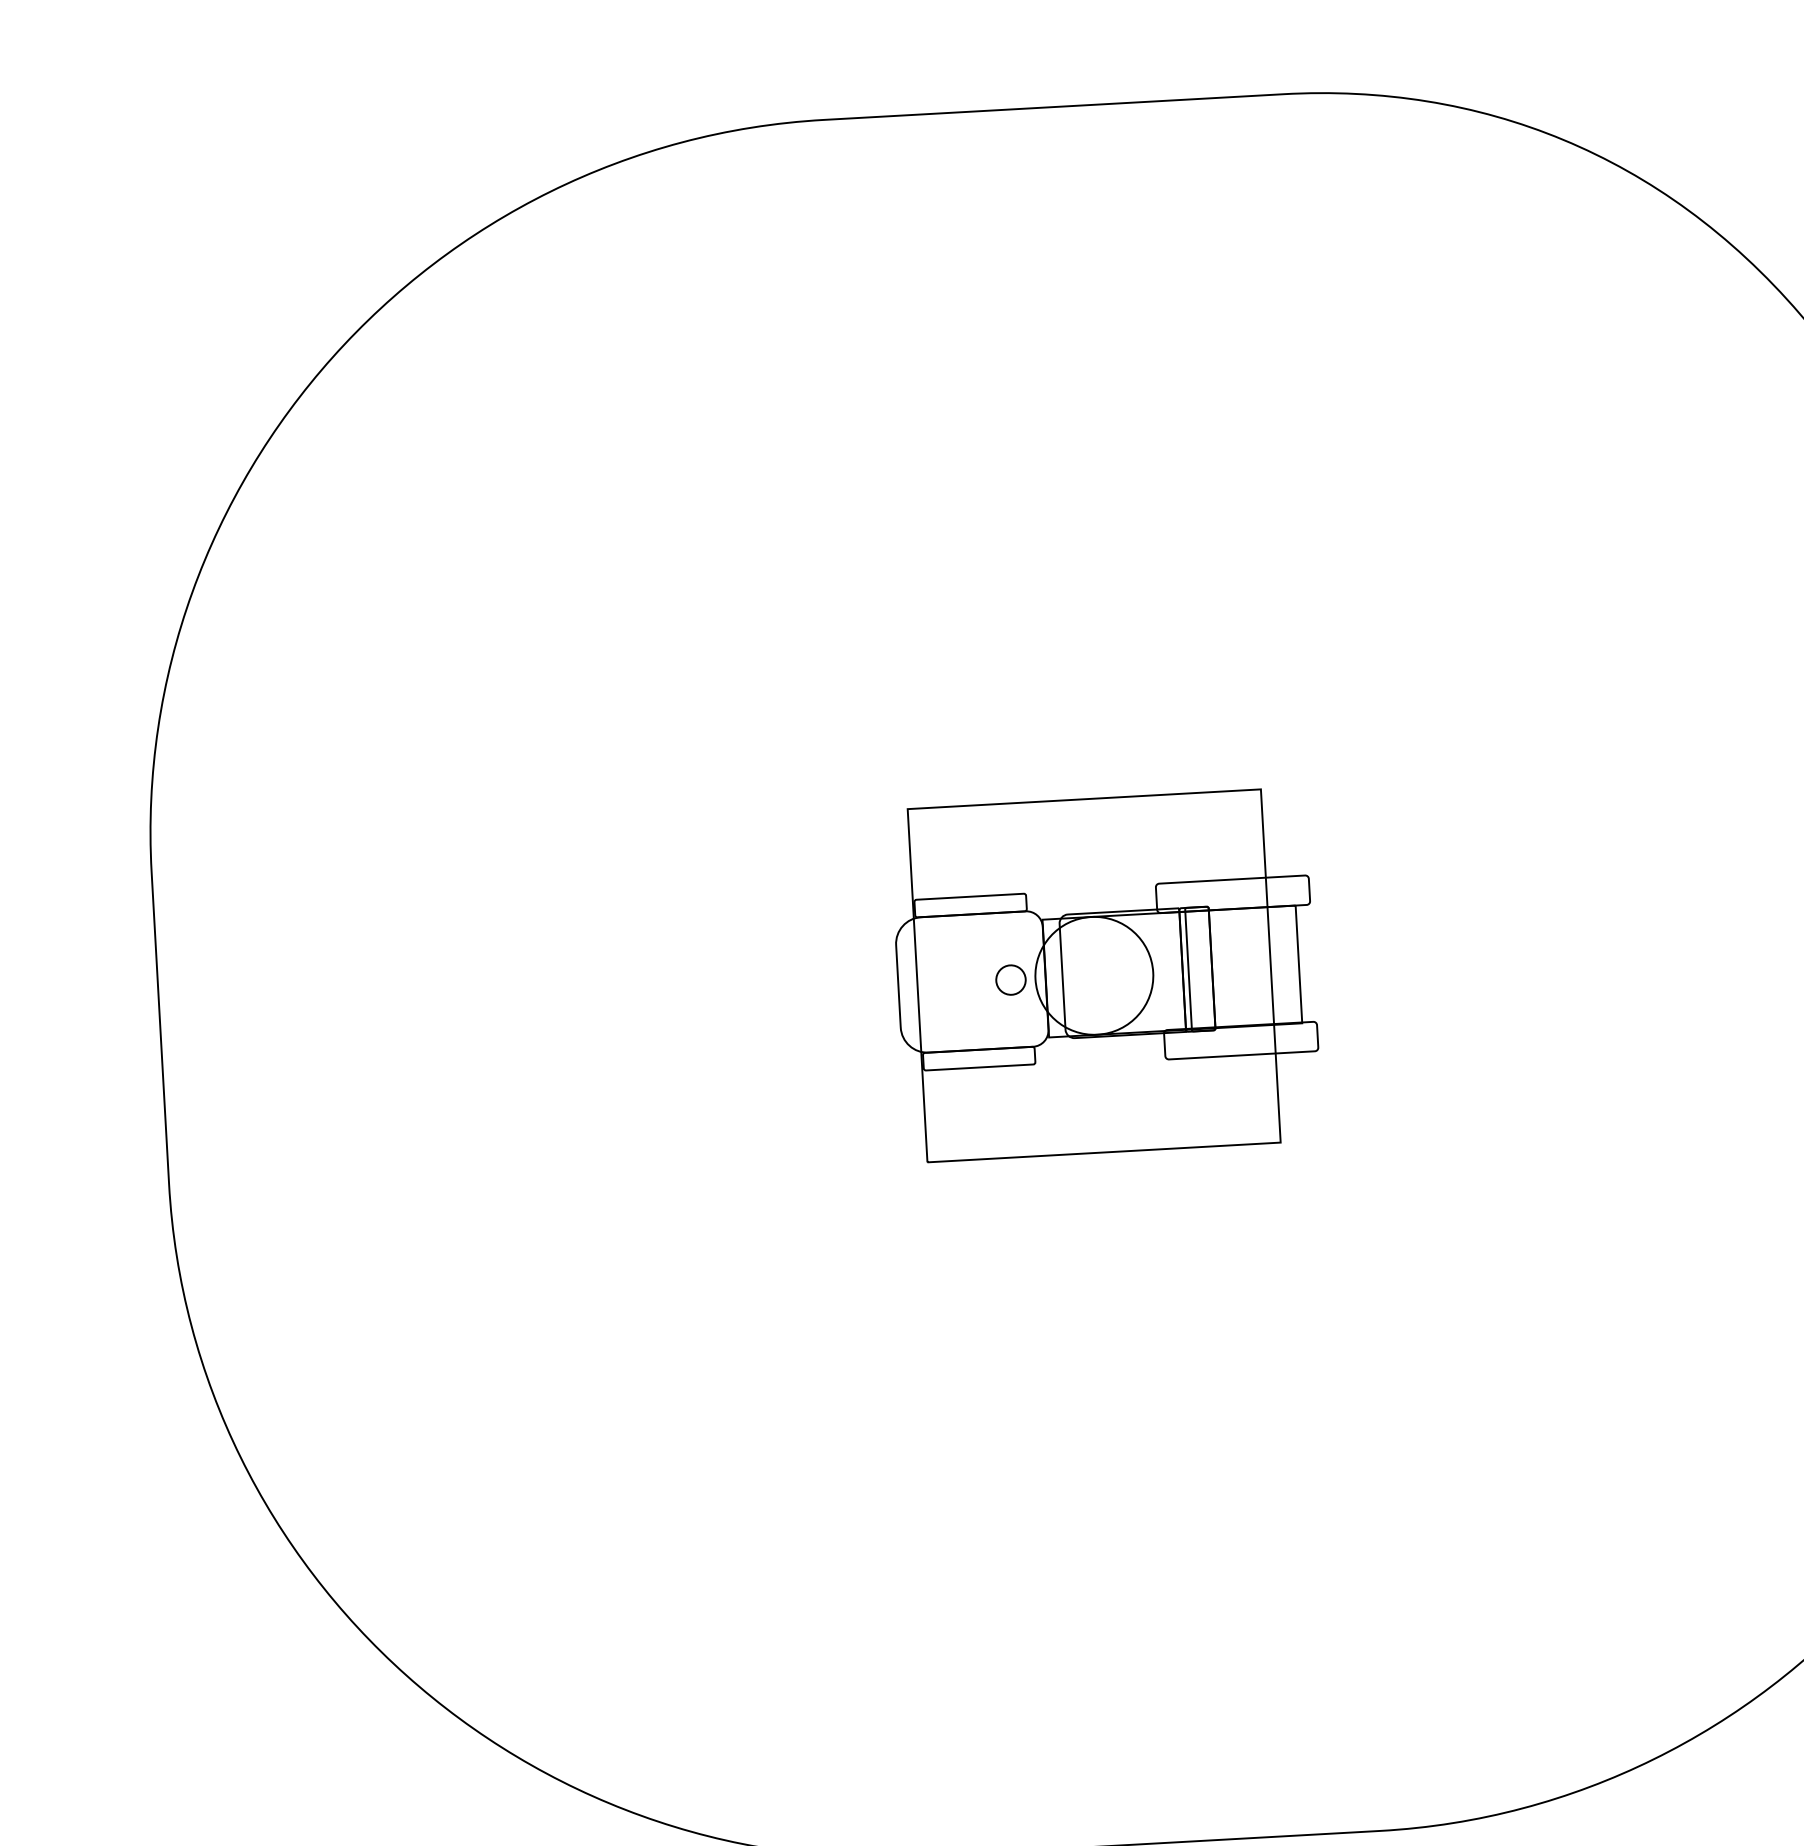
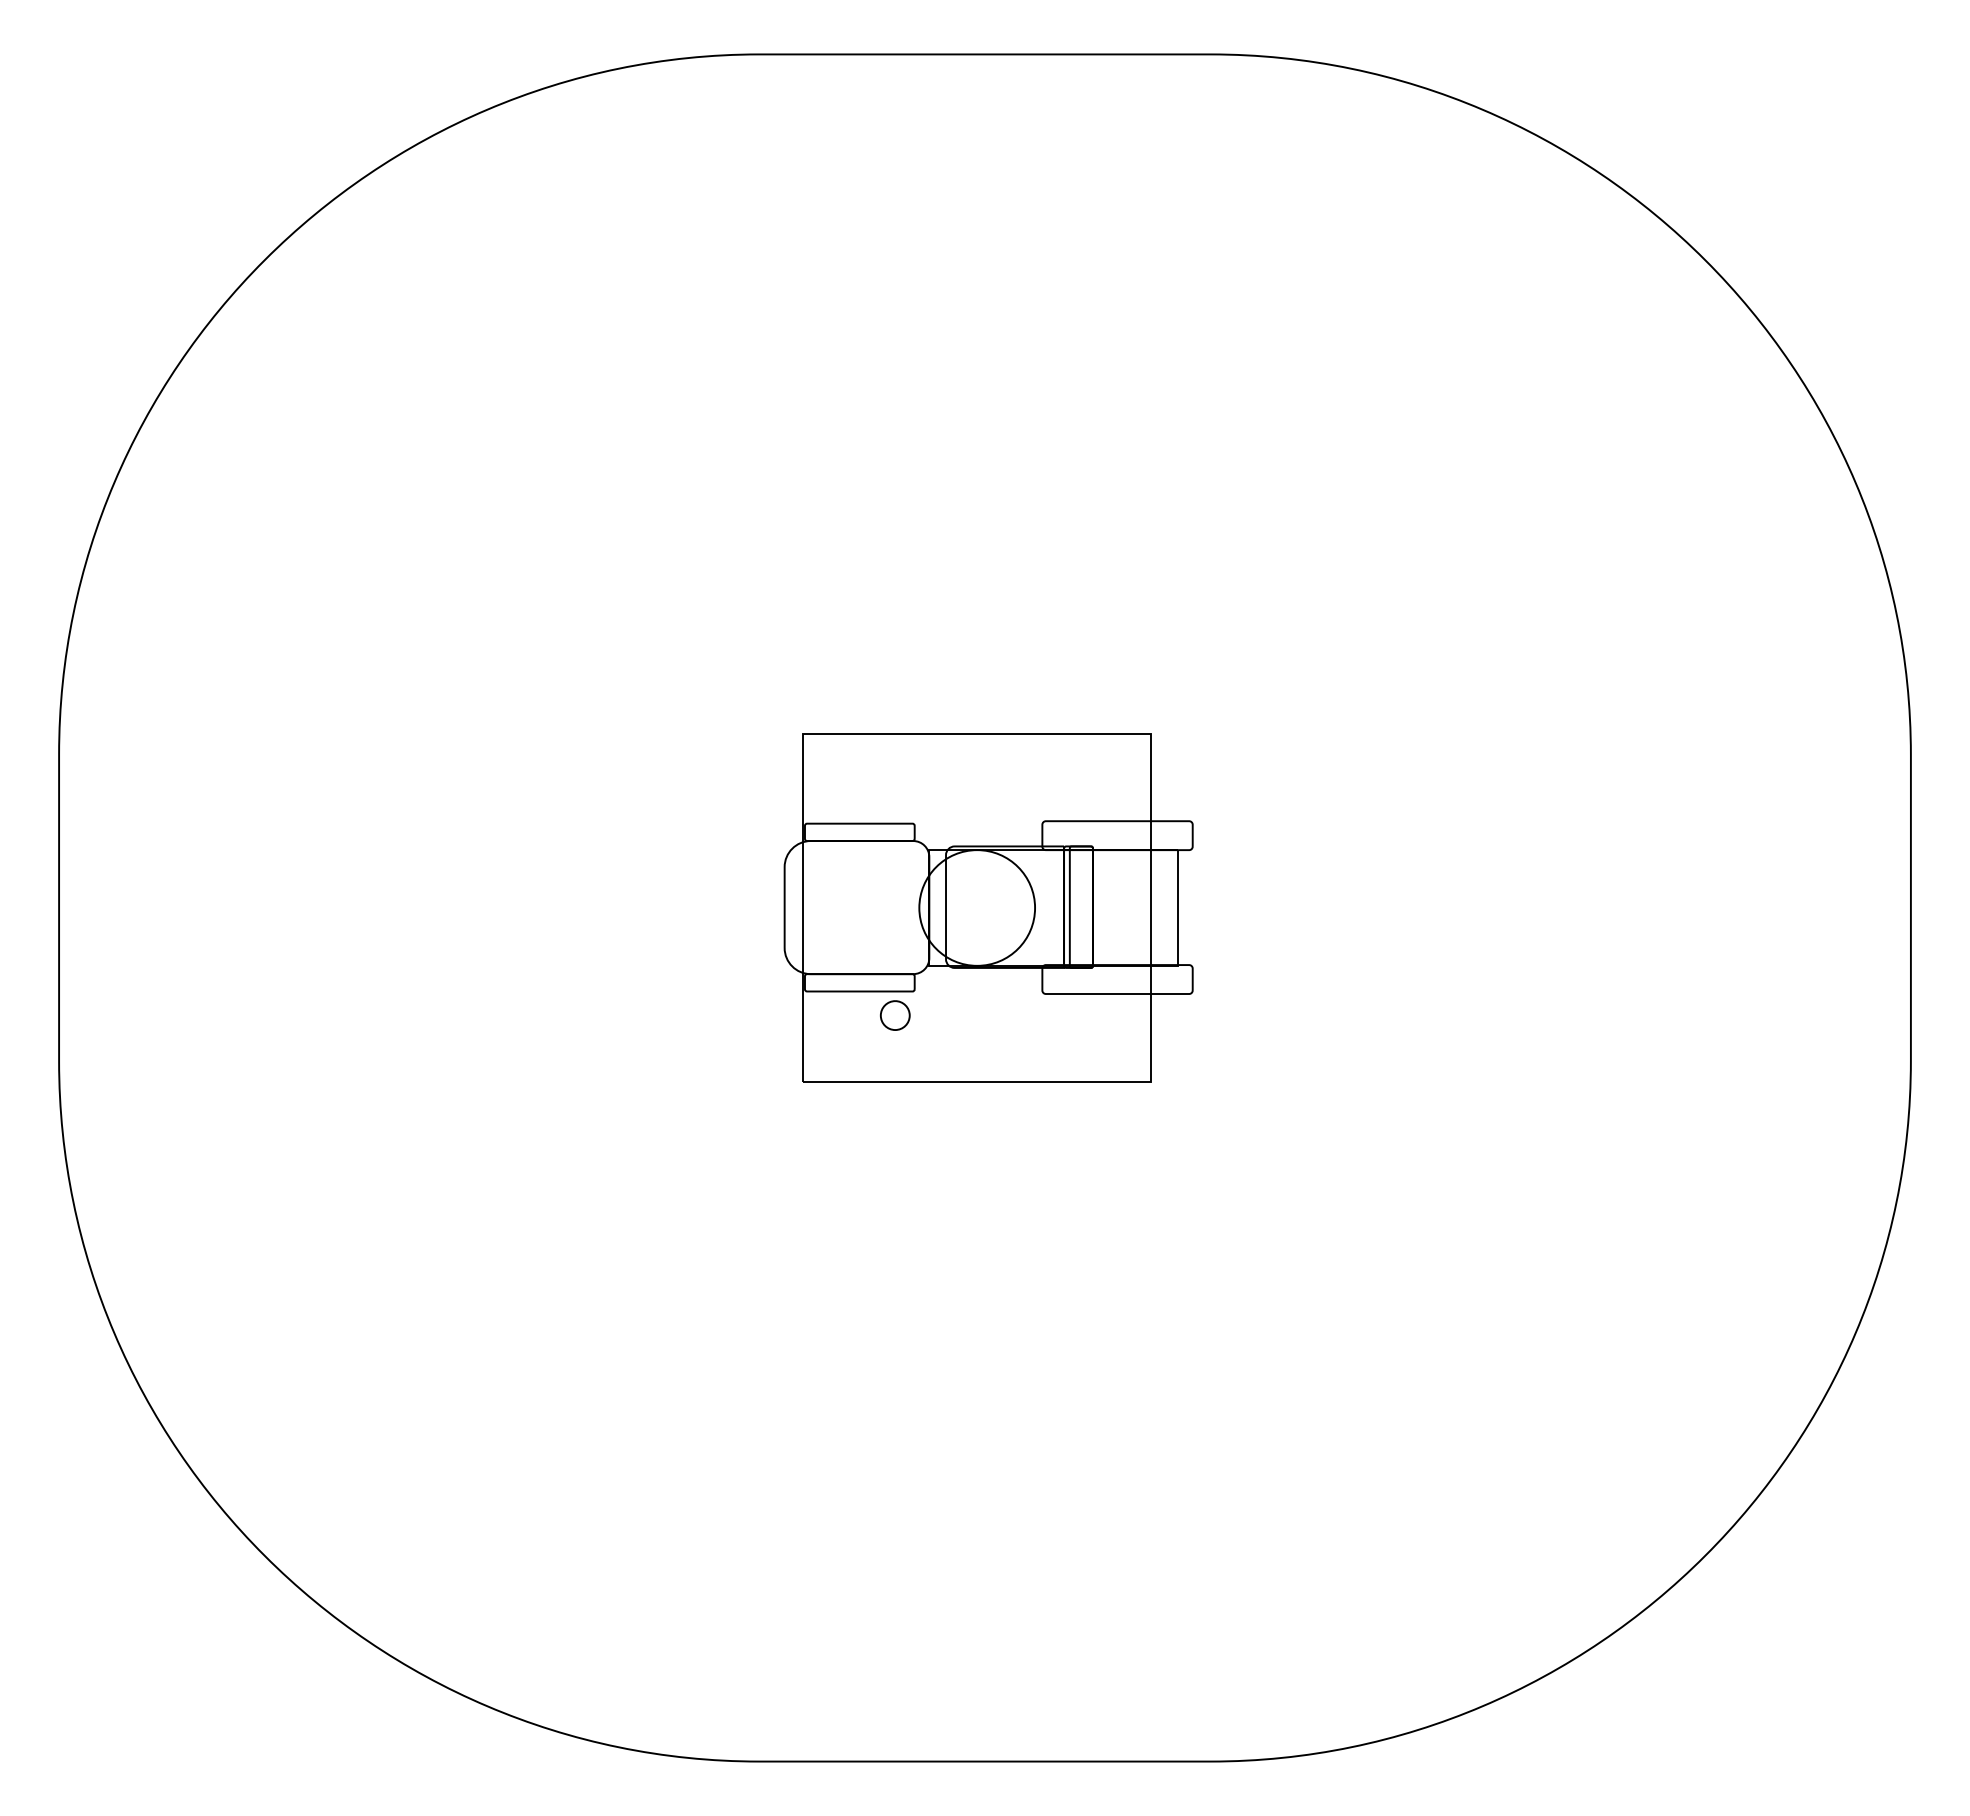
part: (1011, 980) -> (895, 1015), moved

